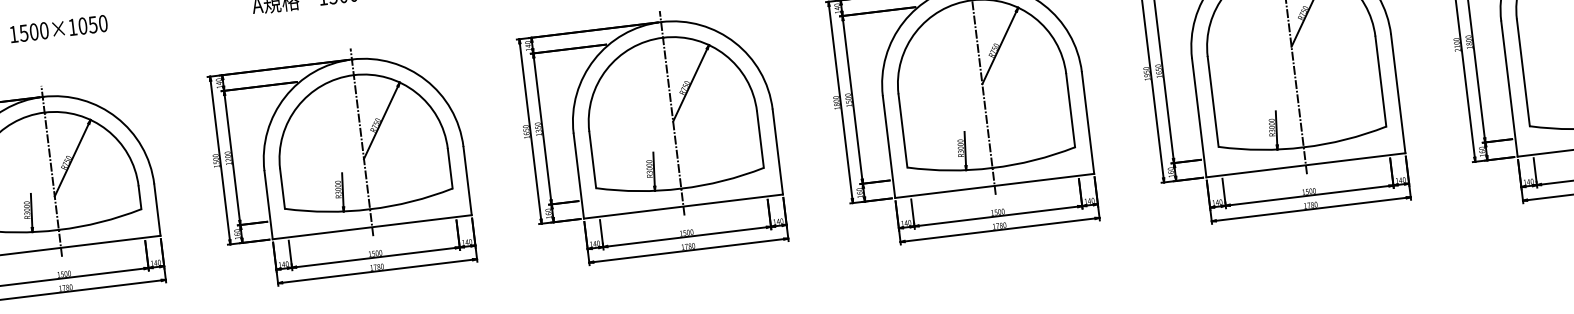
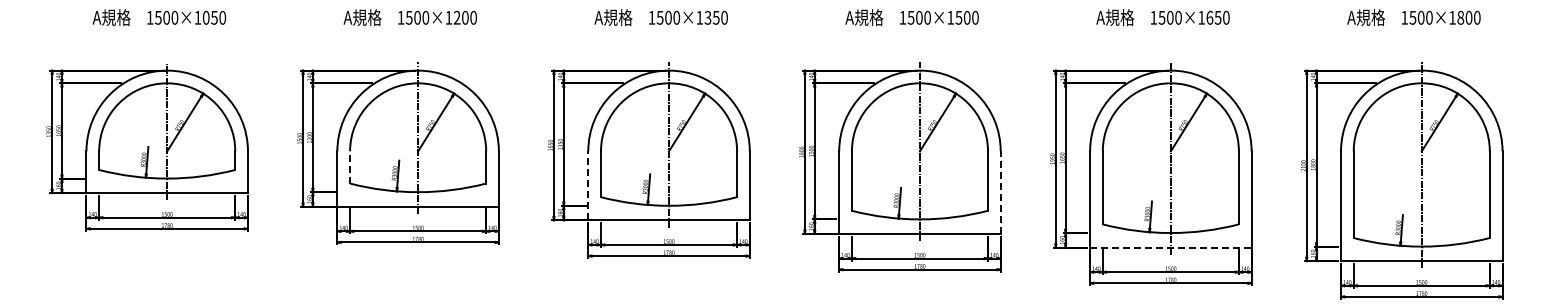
line: (1087, 122) -> (1000, 192), solid -> dashed
line: (1305, 165) -> (1170, 247), solid -> dashed
line: (579, 175) -> (588, 185), solid -> dashed
line: (282, 187) -> (350, 166), solid -> dashed

